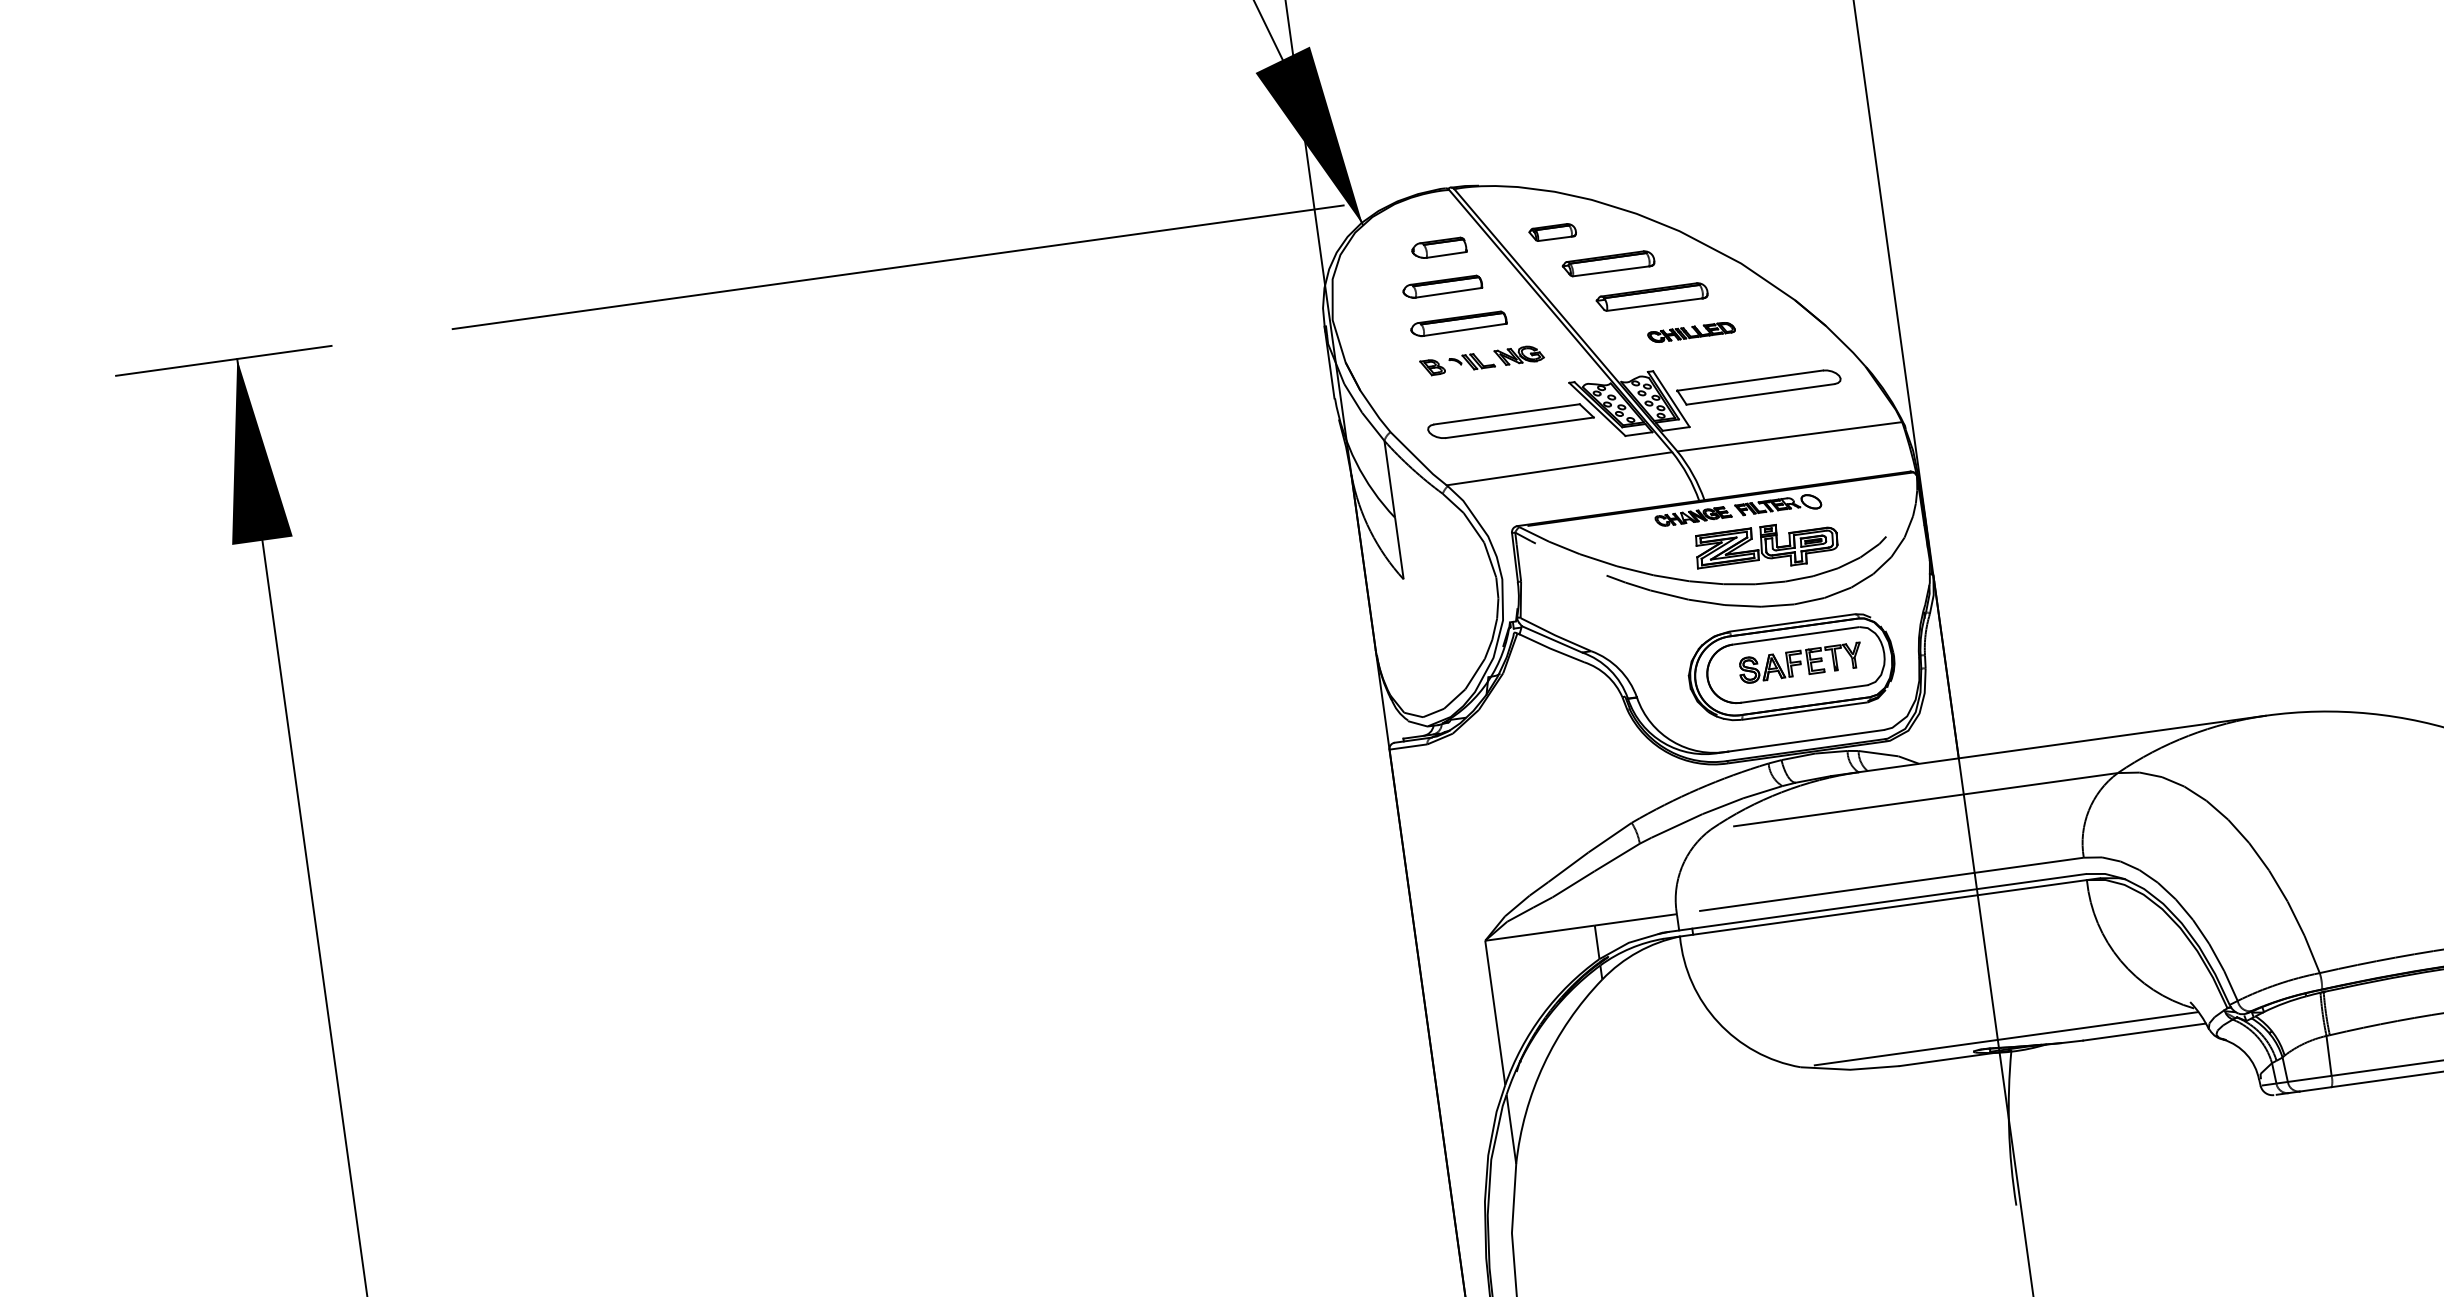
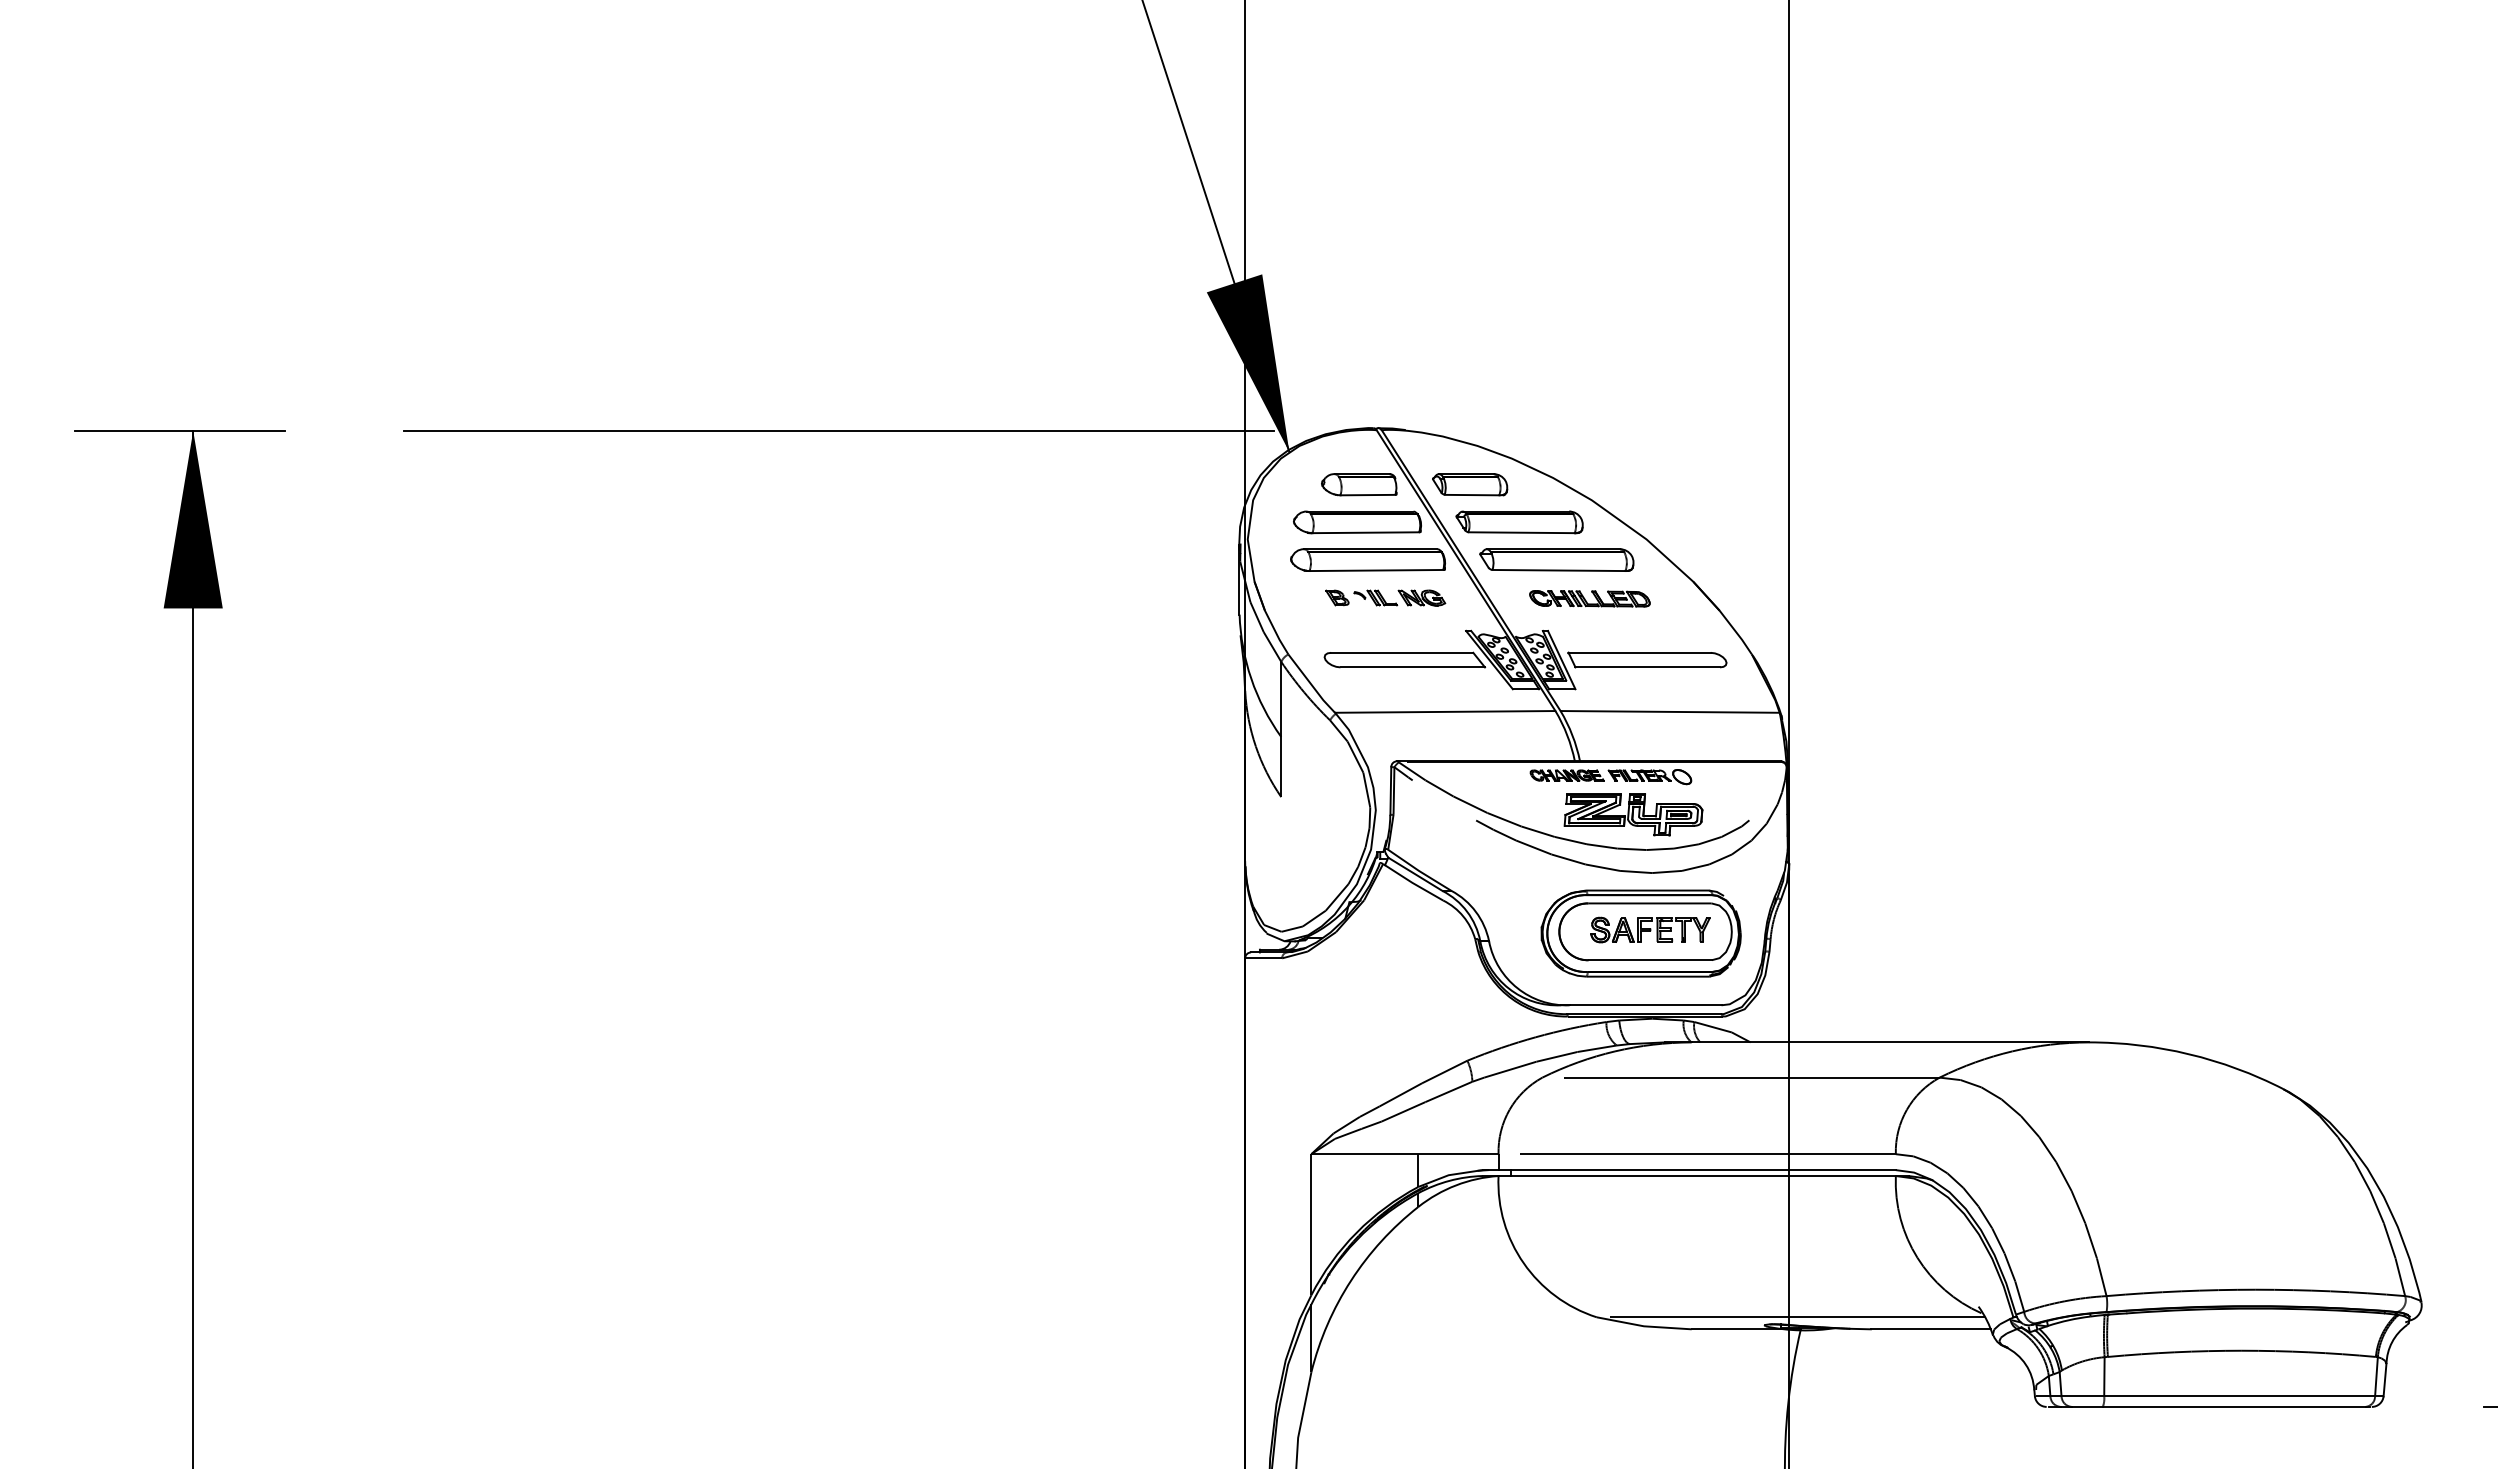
part: (1553, 232) -> (1470, 484), size x1.67
part: (1439, 248) -> (1359, 484), size x1.43
part: (1608, 264) -> (1519, 522), size x1.43
part: (1442, 287) -> (1357, 522), size x1.67
part: (1651, 296) -> (1556, 559), size x1.43
part: (1458, 323) -> (1367, 559), size x1.67
part: (1691, 332) -> (1589, 598), size x1.43

